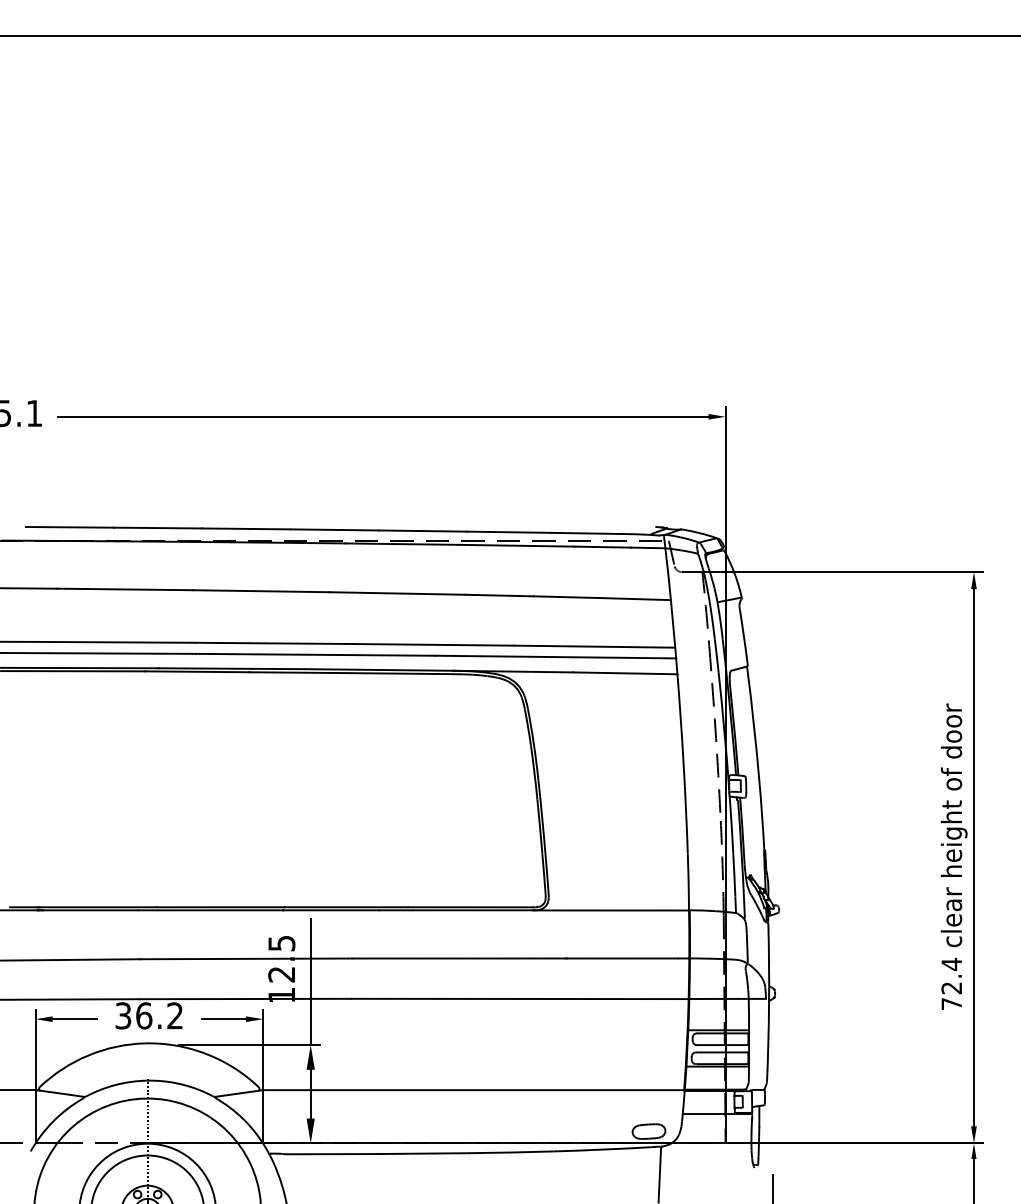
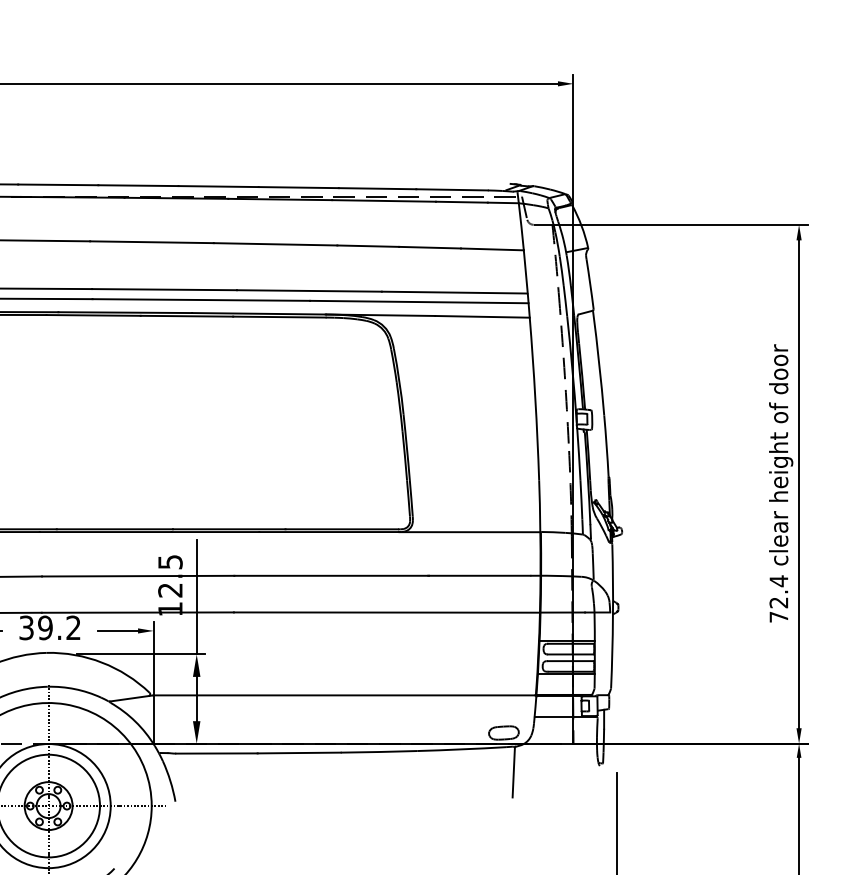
text: (144, 1015) -> (45, 627), 36.2 -> 39.2

